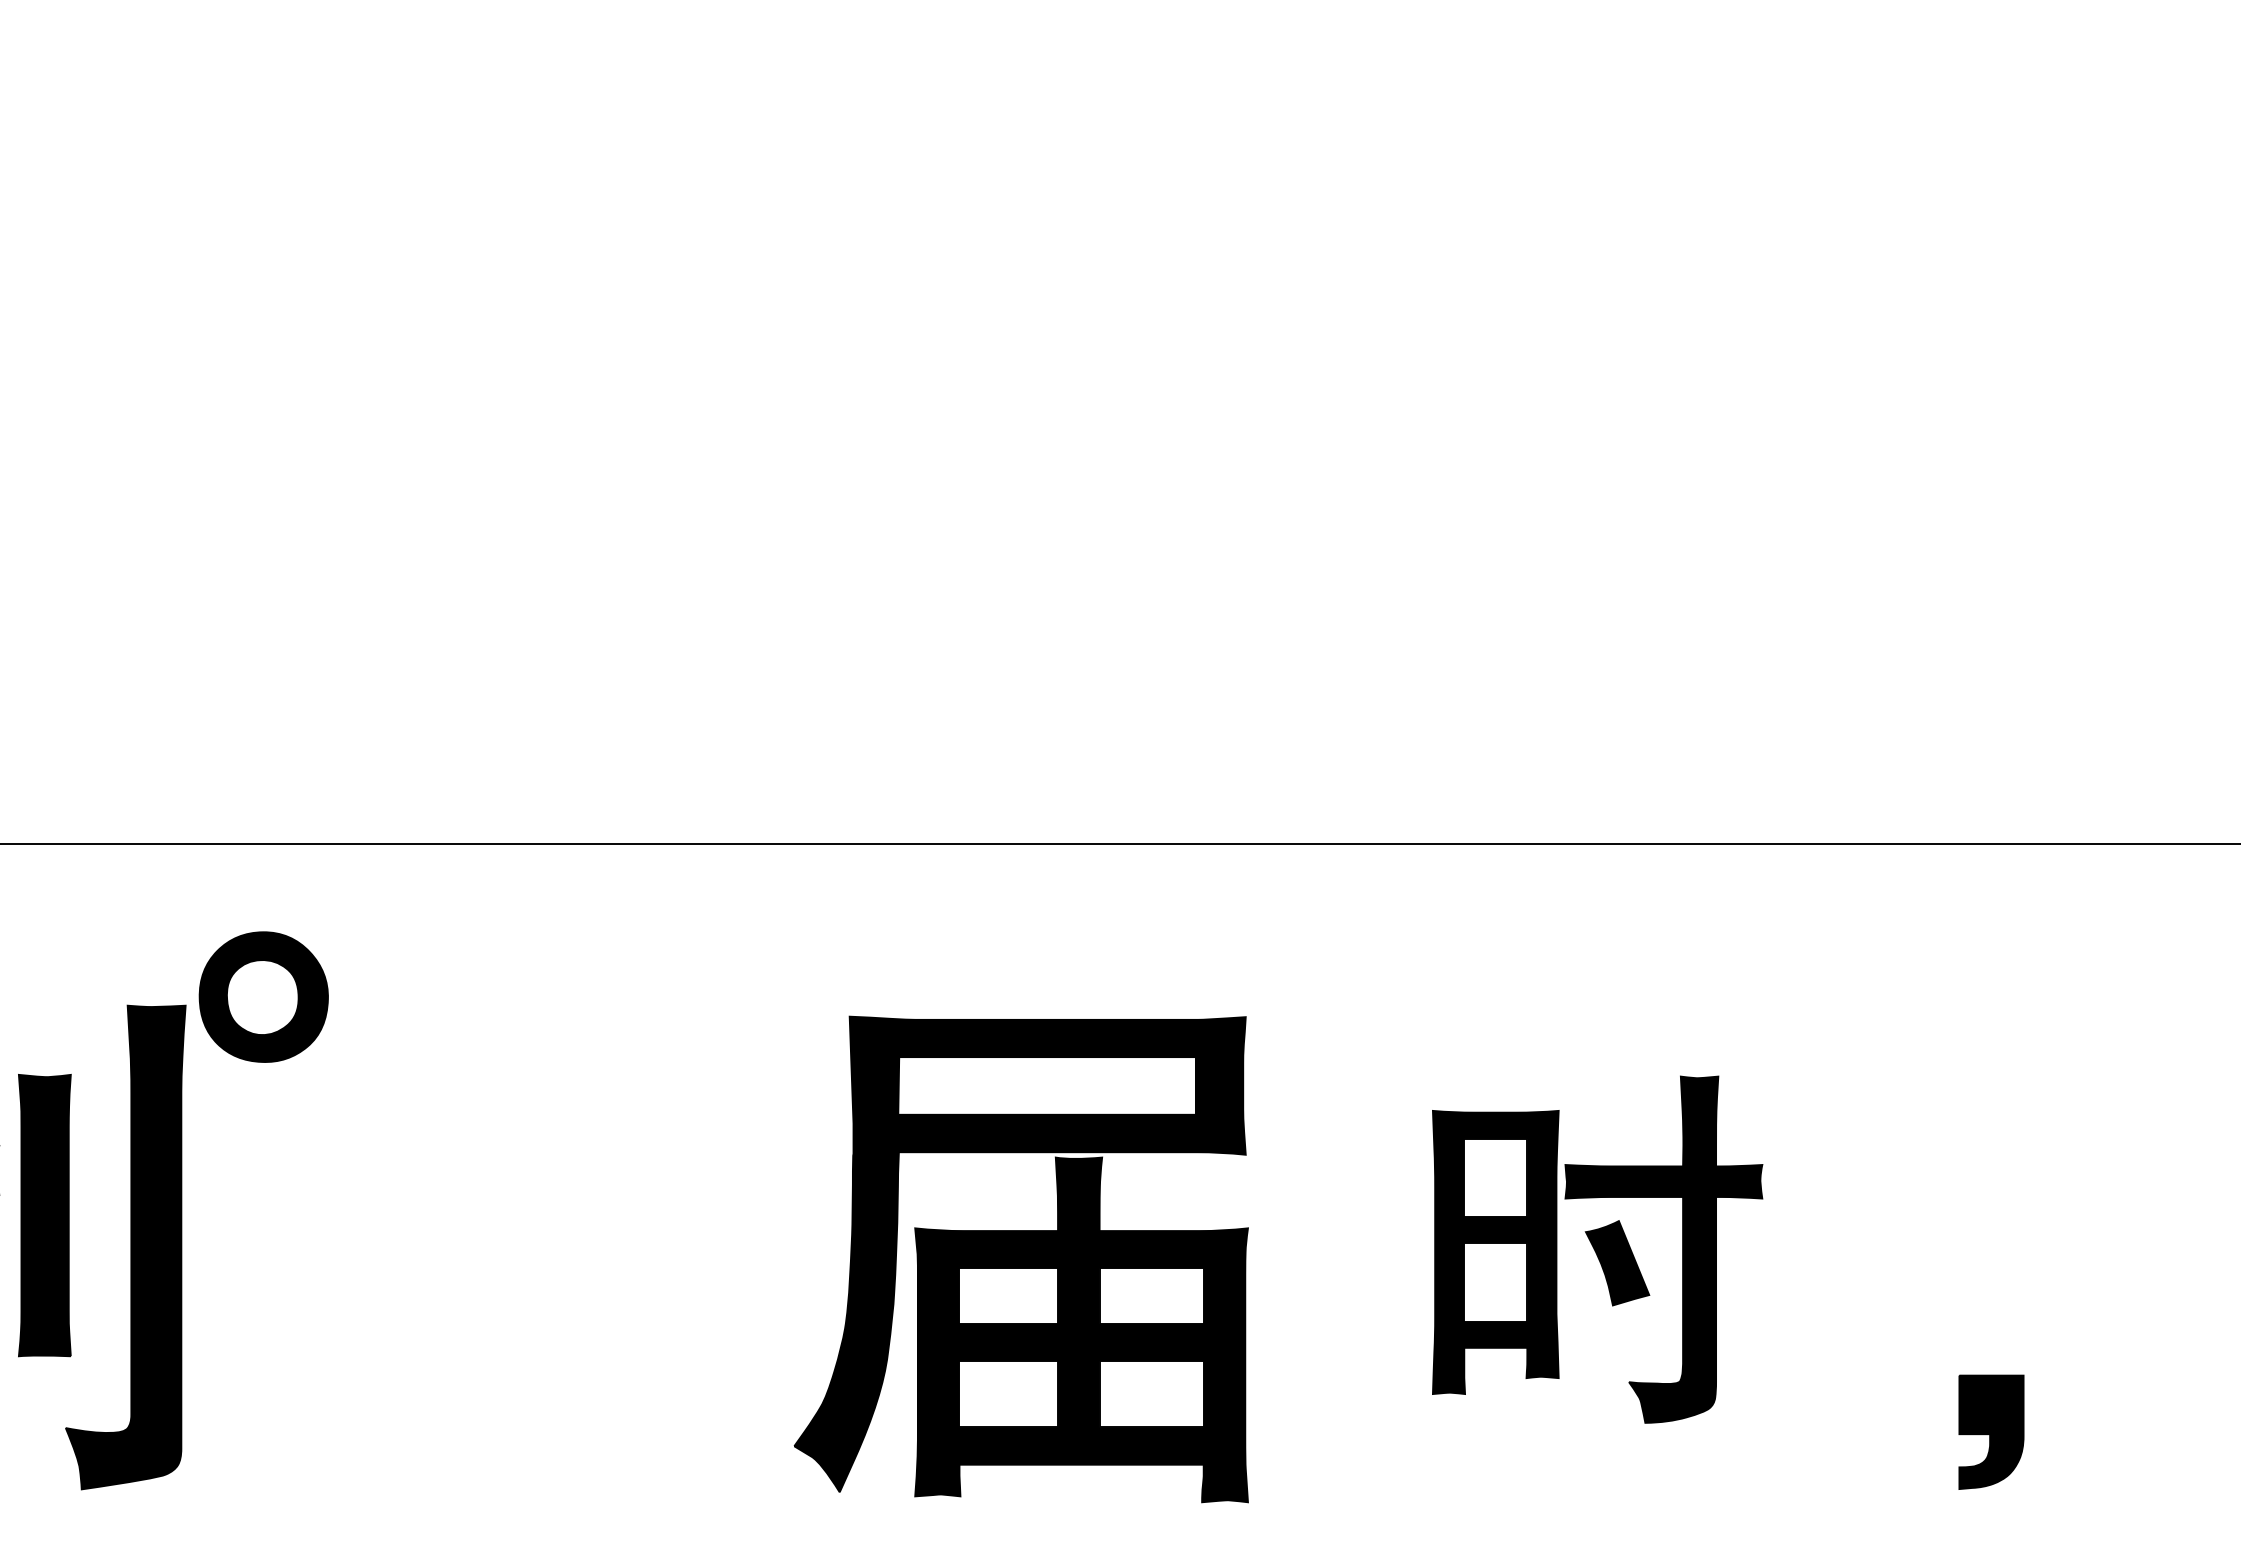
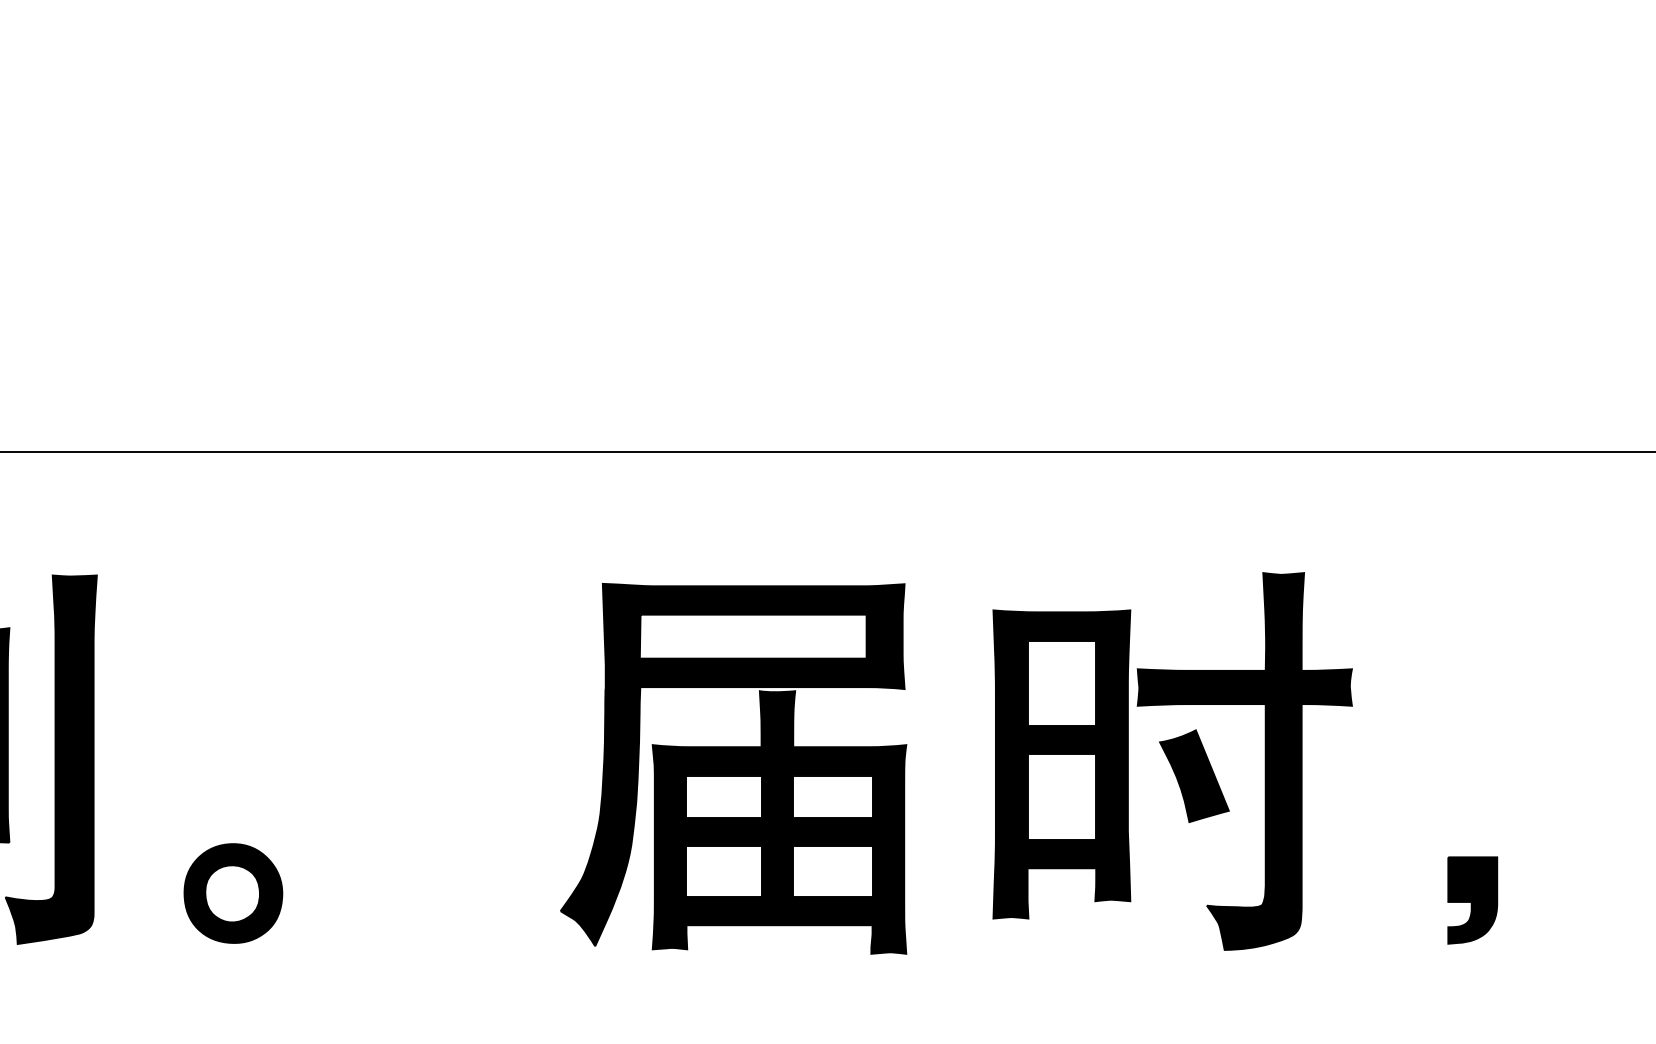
part: (263, 996) -> (233, 893), moved
part: (1597, 1249) -> (1172, 761), size x1.43

